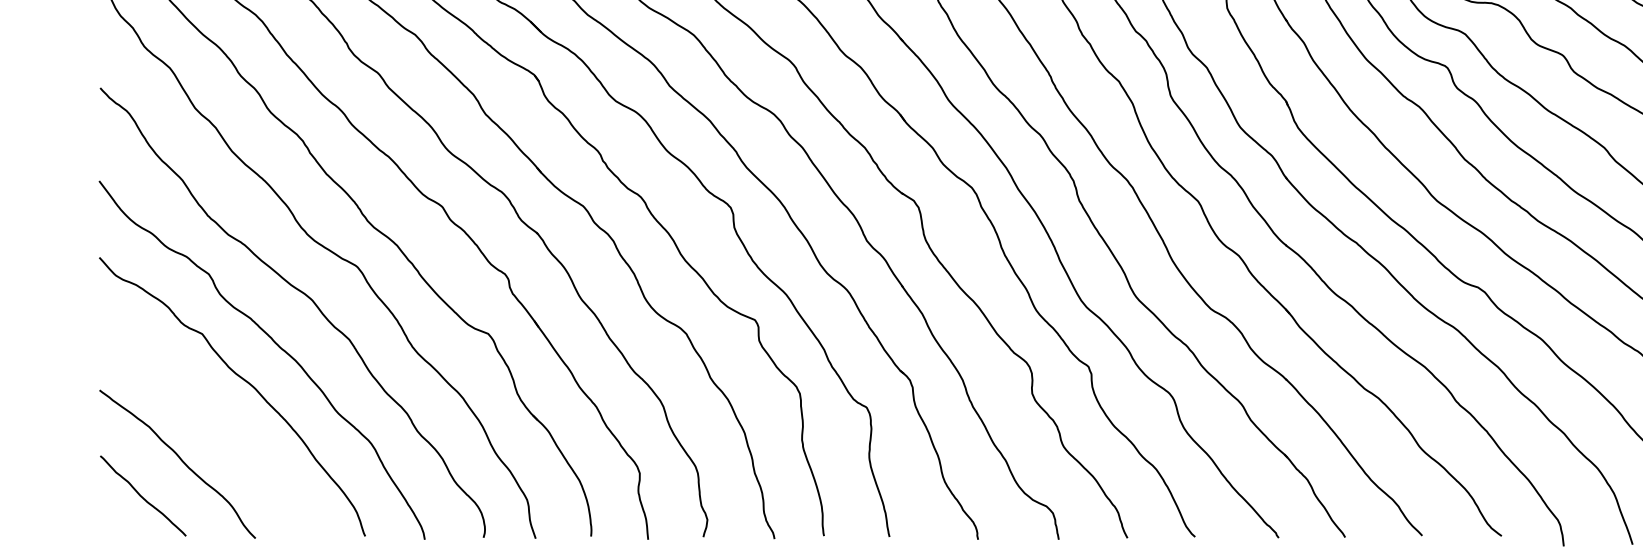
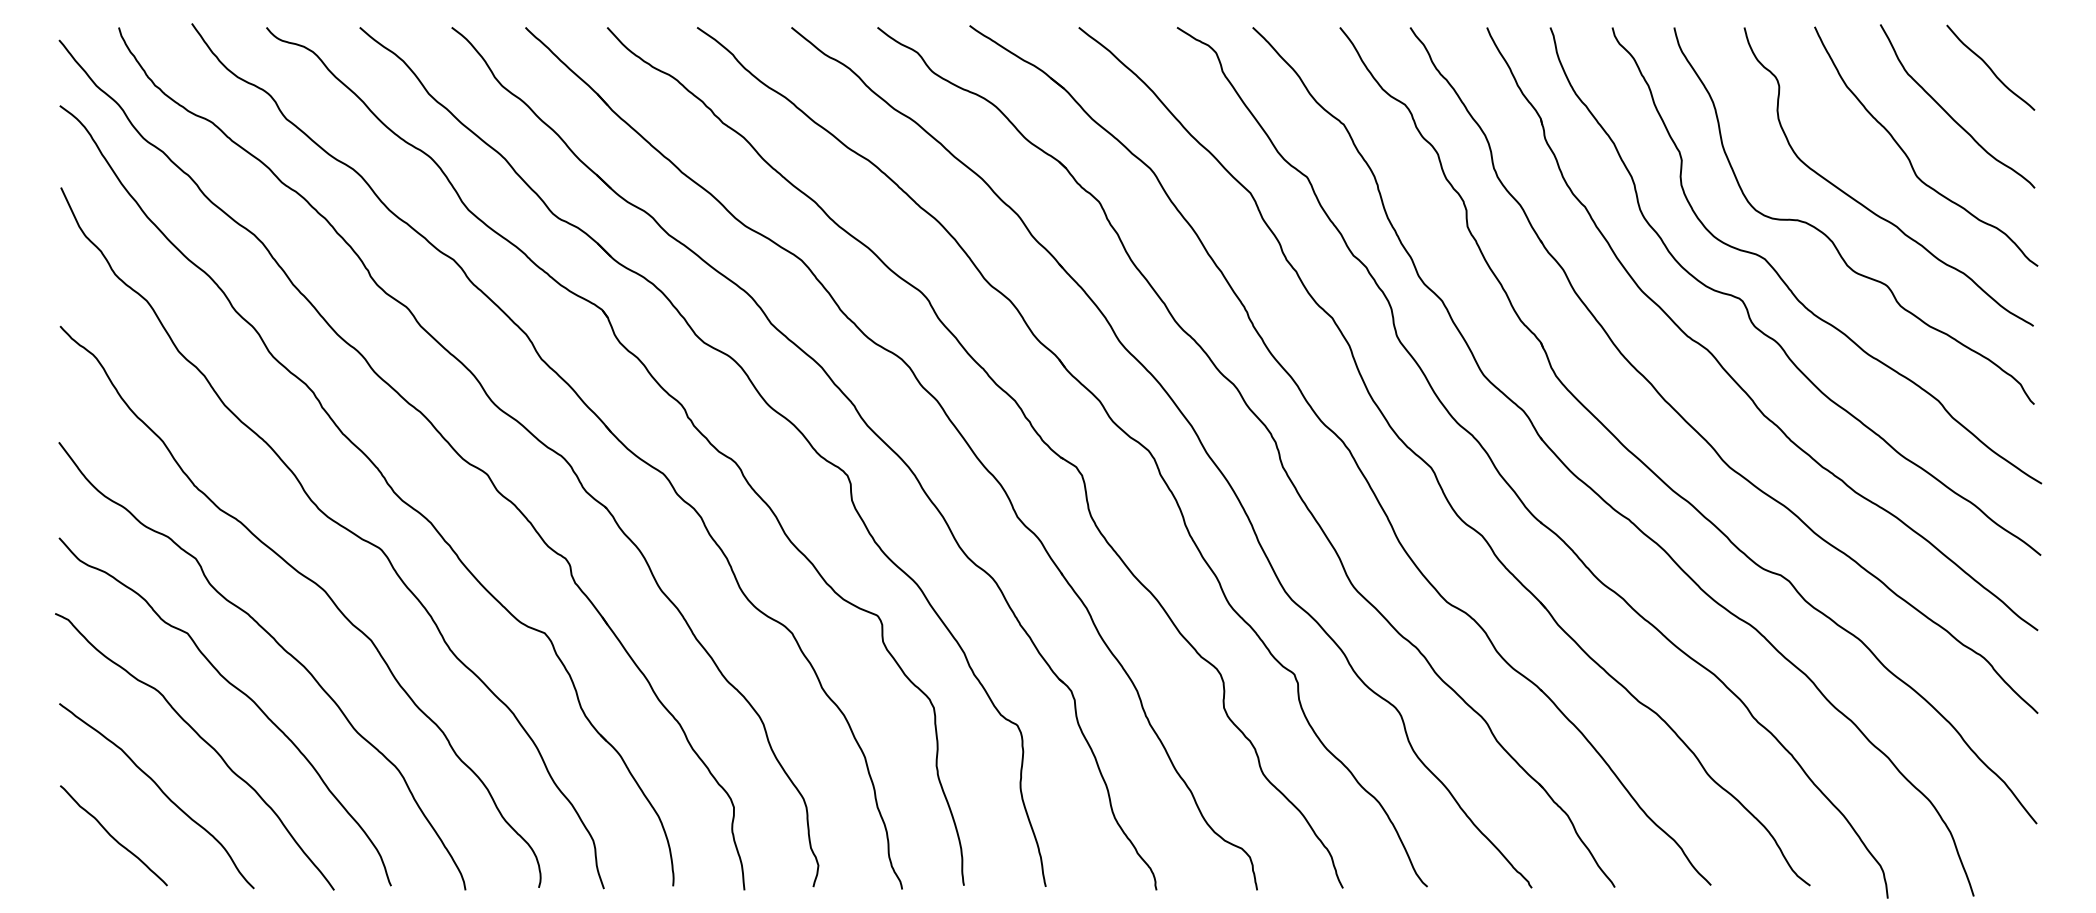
curve: (215, 420) -> (203, 741), added

